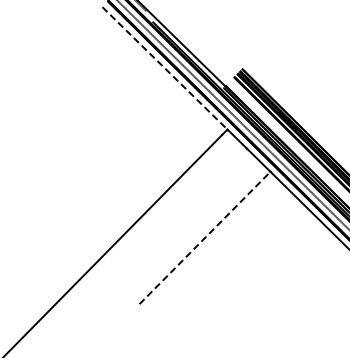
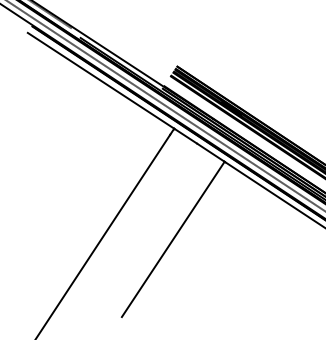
line: (165, 68) -> (101, 80), dashed -> solid
line: (205, 237) -> (173, 238), dashed -> solid

